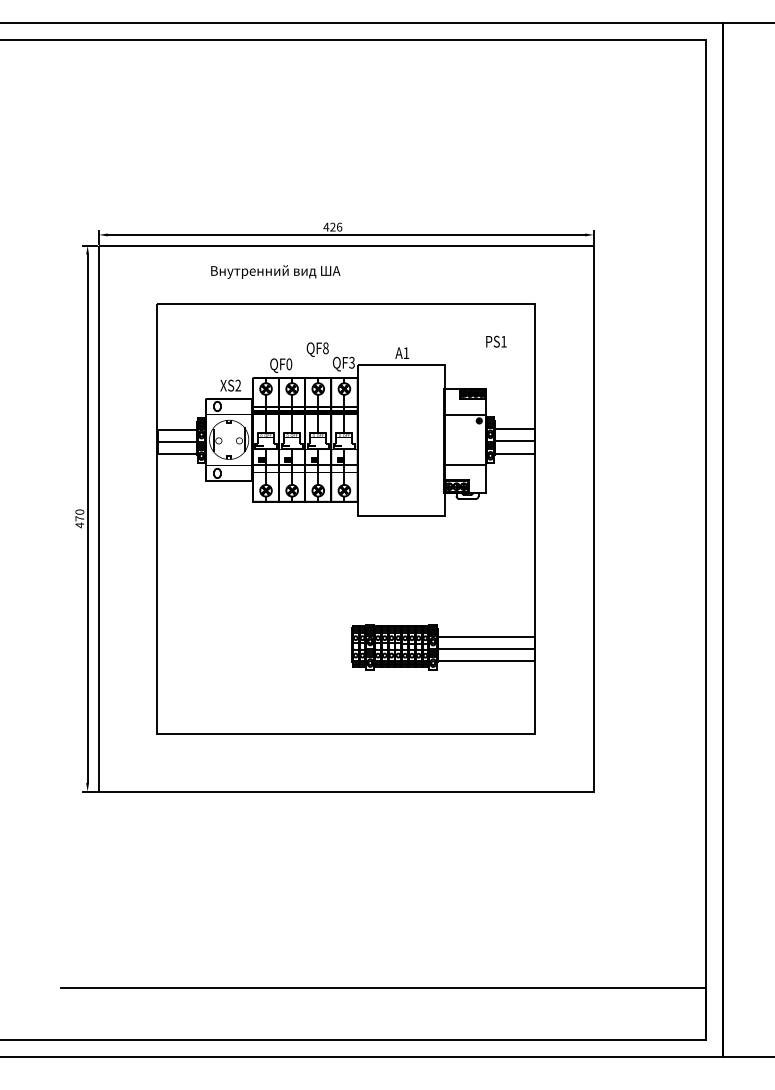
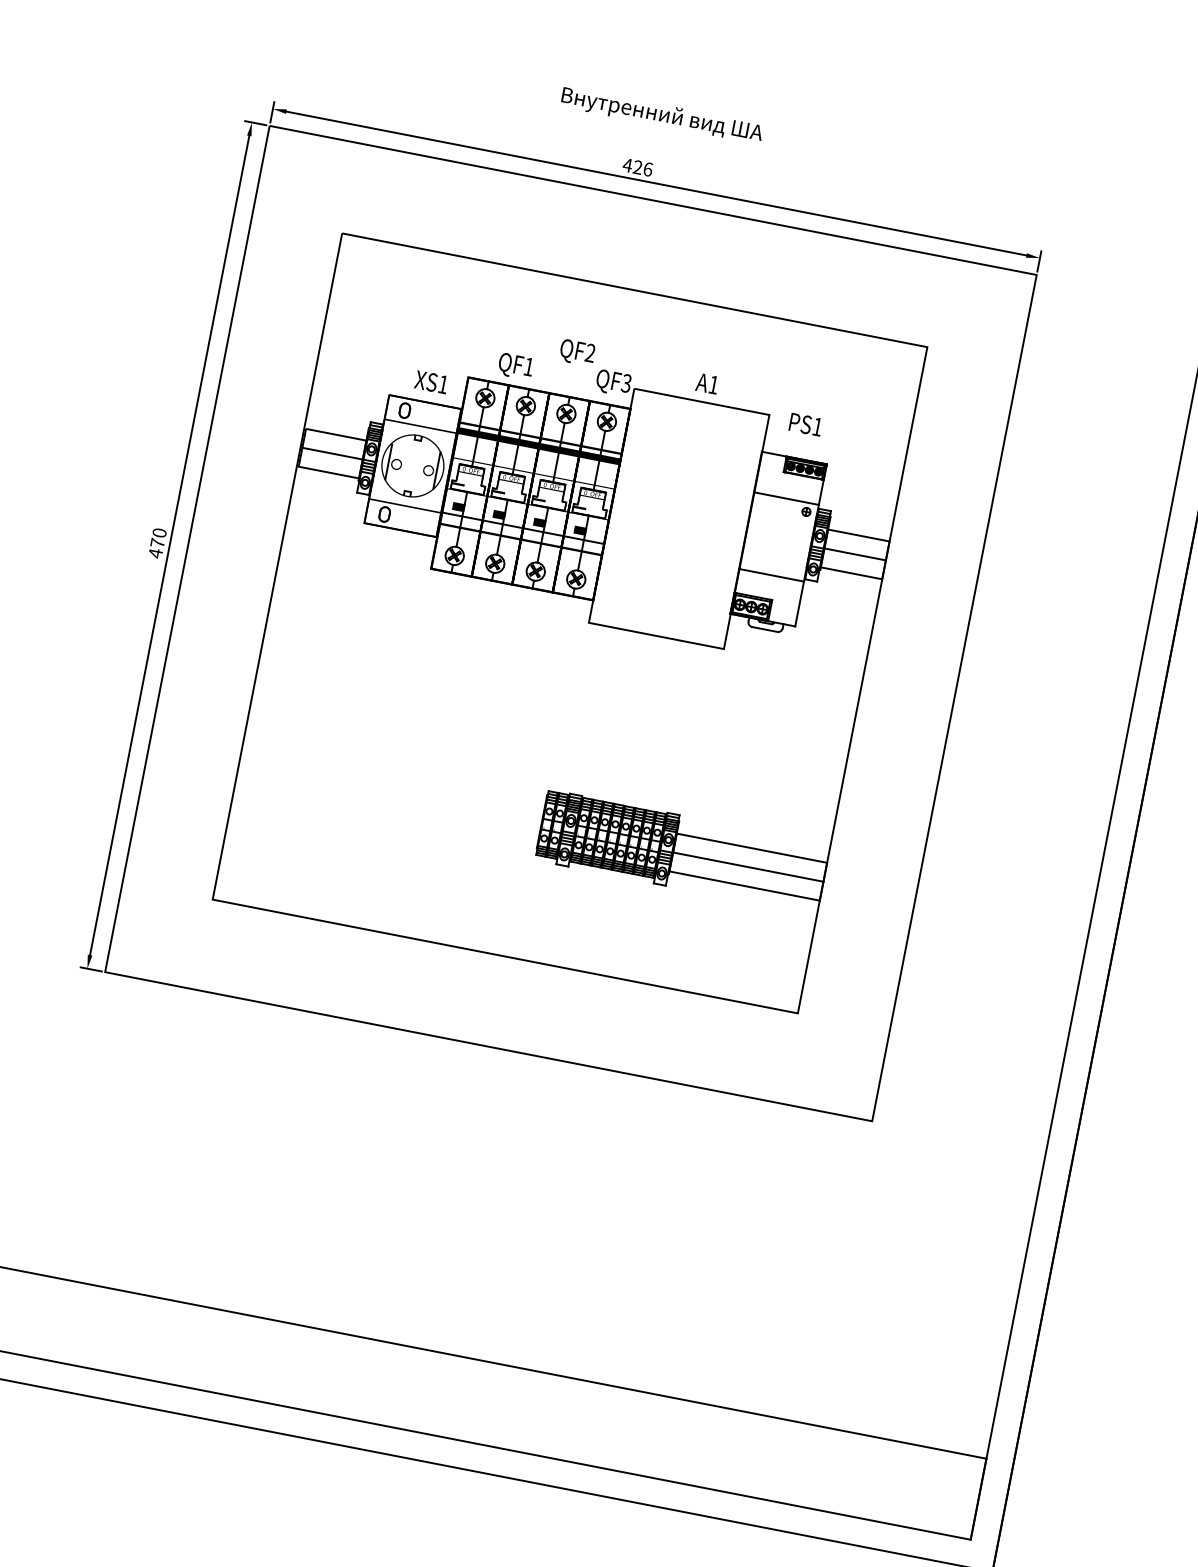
text: (275, 271) -> (661, 114), moved
text: (496, 341) -> (806, 424), moved
text: (325, 348) -> (589, 353), QF8 -> QF2
text: (289, 364) -> (529, 367), QF0 -> QF1
text: (238, 385) -> (443, 384), XS2 -> XS1

